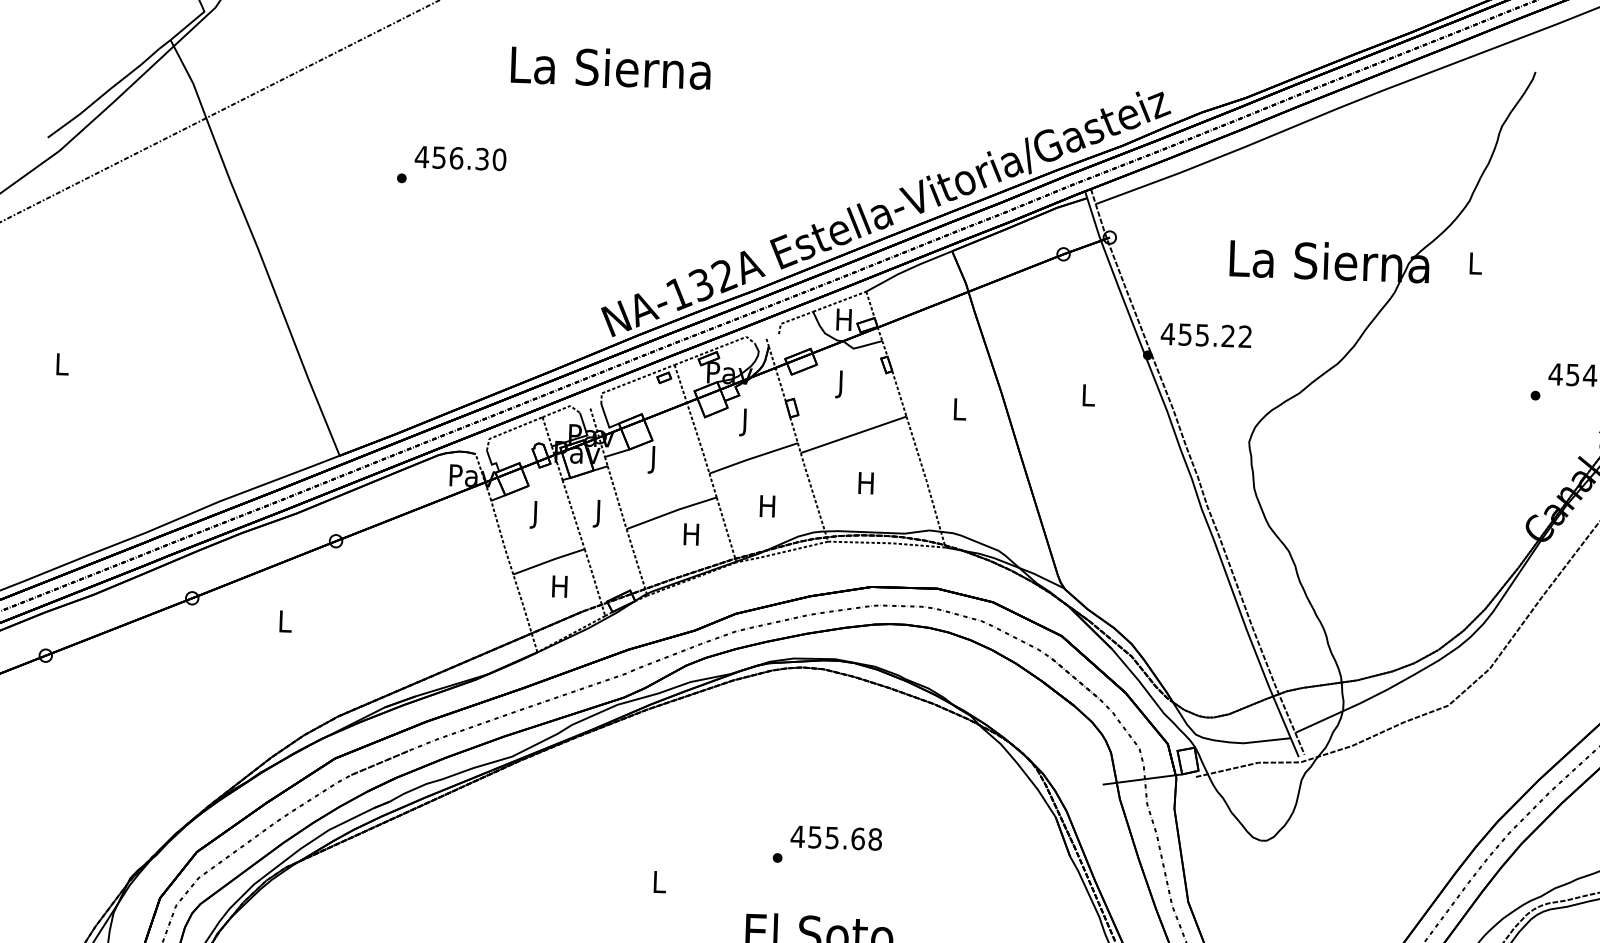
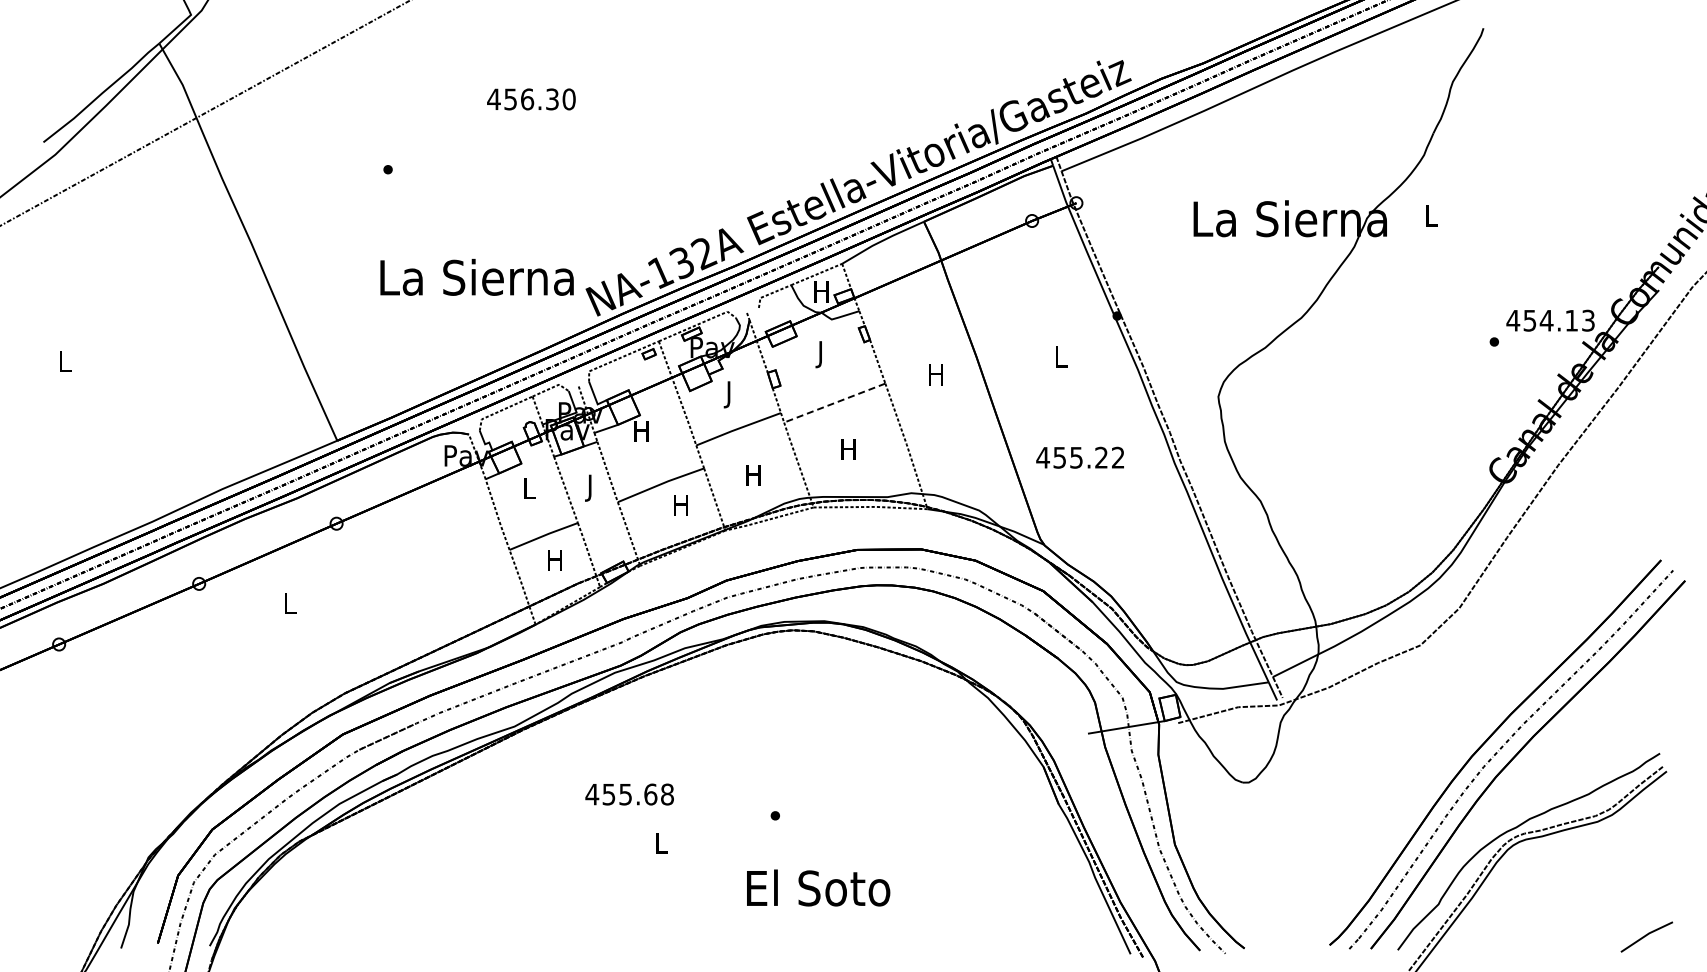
text: (610, 67) -> (476, 277), moved
text: (460, 158) -> (531, 99), moved
text: (1205, 335) -> (1079, 457), moved
text: (958, 409) -> (935, 374), L -> H
line: (853, 435) -> (834, 403), solid -> dashed
text: (653, 459) -> (641, 433), J -> H
text: (535, 514) -> (529, 491), J -> L
text: (836, 838) -> (629, 794), moved

